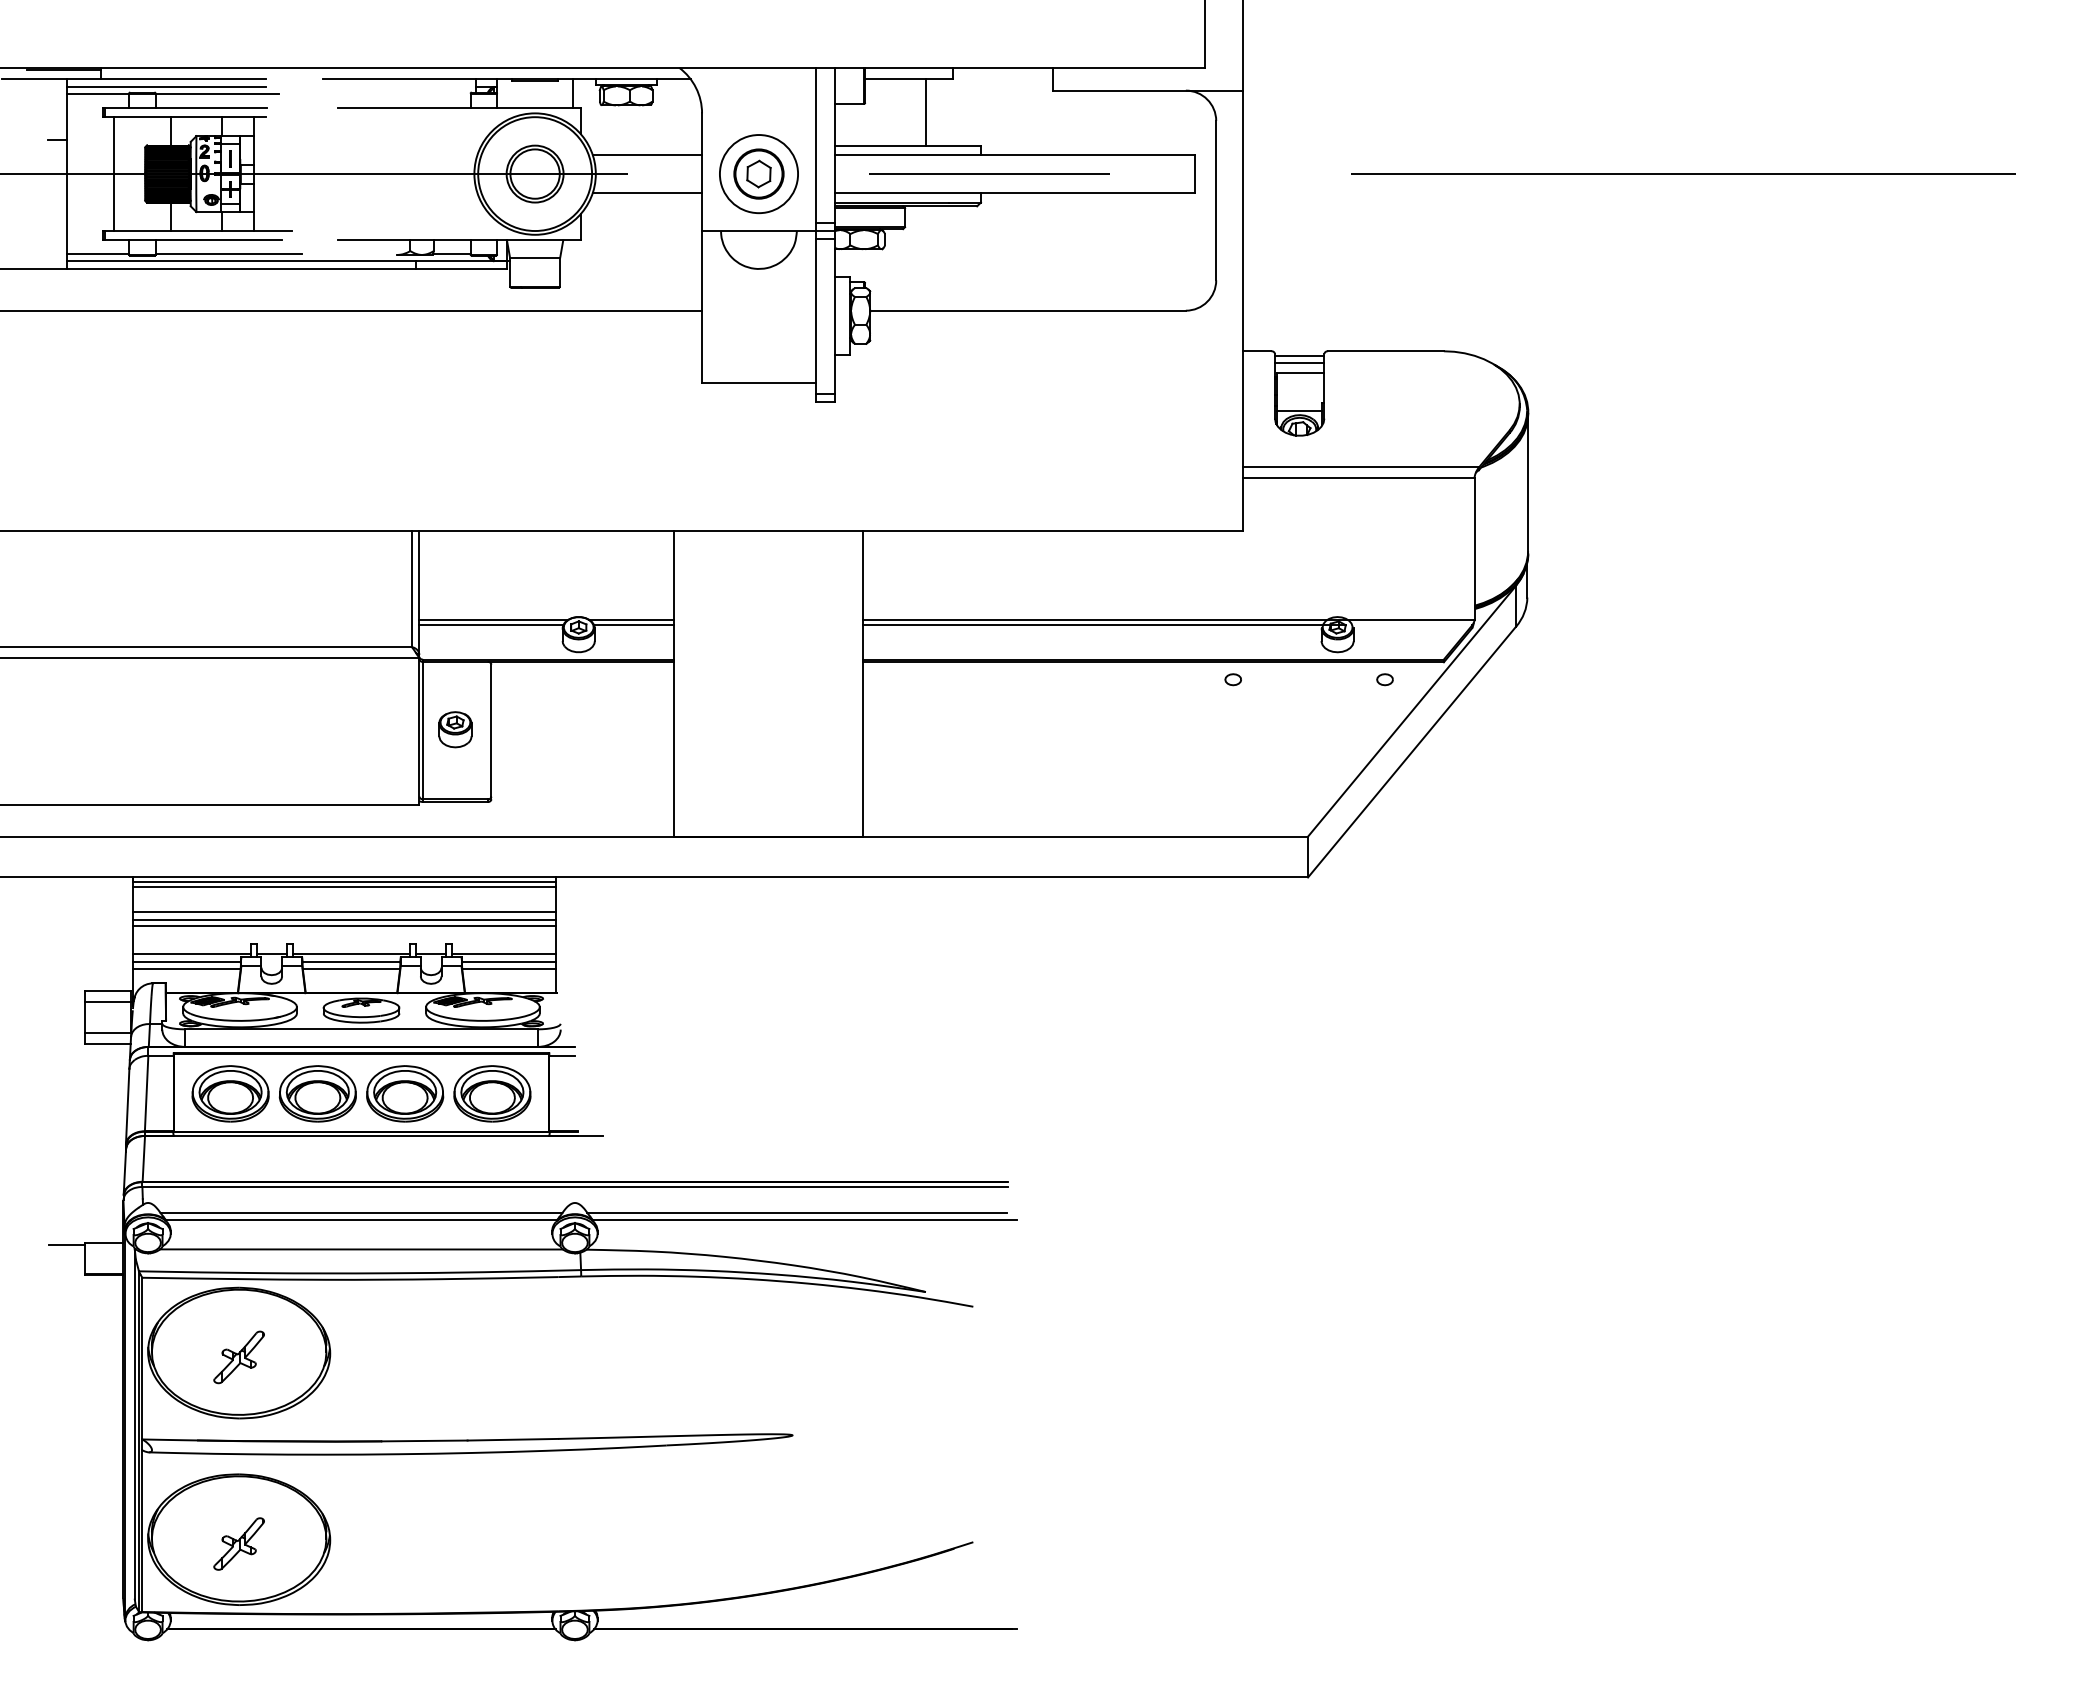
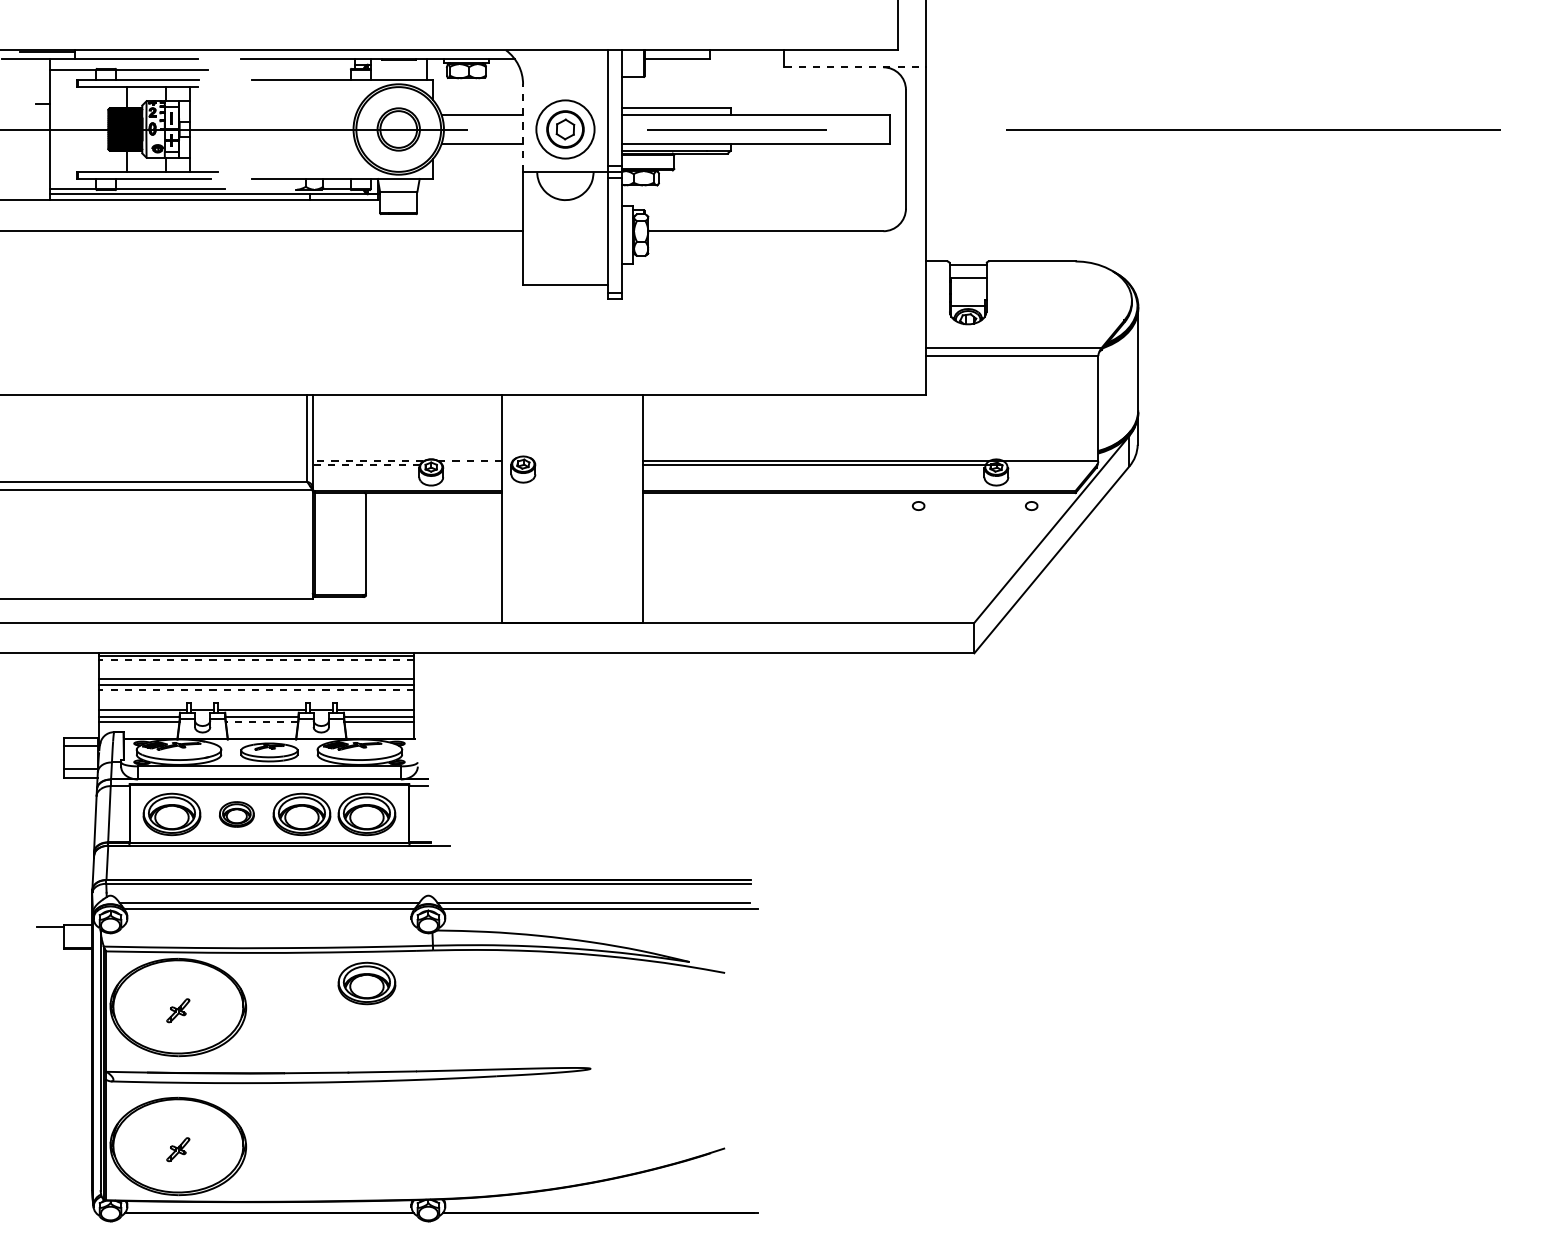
line: (165, 86) -> (123, 64), removed
line: (1147, 90) -> (854, 67), solid -> dashed
line: (925, 112) -> (689, 83), removed
line: (702, 172) -> (523, 128), solid -> dashed
line: (113, 174) -> (84, 129), removed
line: (1299, 363) -> (967, 270), removed
line: (493, 619) -> (367, 461), solid -> dashed
line: (631, 619) -> (470, 461), solid -> dashed
line: (491, 625) -> (366, 465), solid -> dashed
line: (633, 625) -> (472, 465), removed
part: (455, 729) -> (523, 469), moved
line: (344, 886) -> (256, 660), solid -> dashed
line: (344, 926) -> (256, 689), solid -> dashed
line: (351, 969) -> (262, 721), solid -> dashed
part: (317, 1093) -> (236, 814), size x0.6
line: (361, 1249) -> (269, 930), removed
part: (492, 1320) -> (367, 983), added
part: (238, 1357) -> (177, 1010), size x0.6
part: (238, 1543) -> (177, 1149), size x0.6

